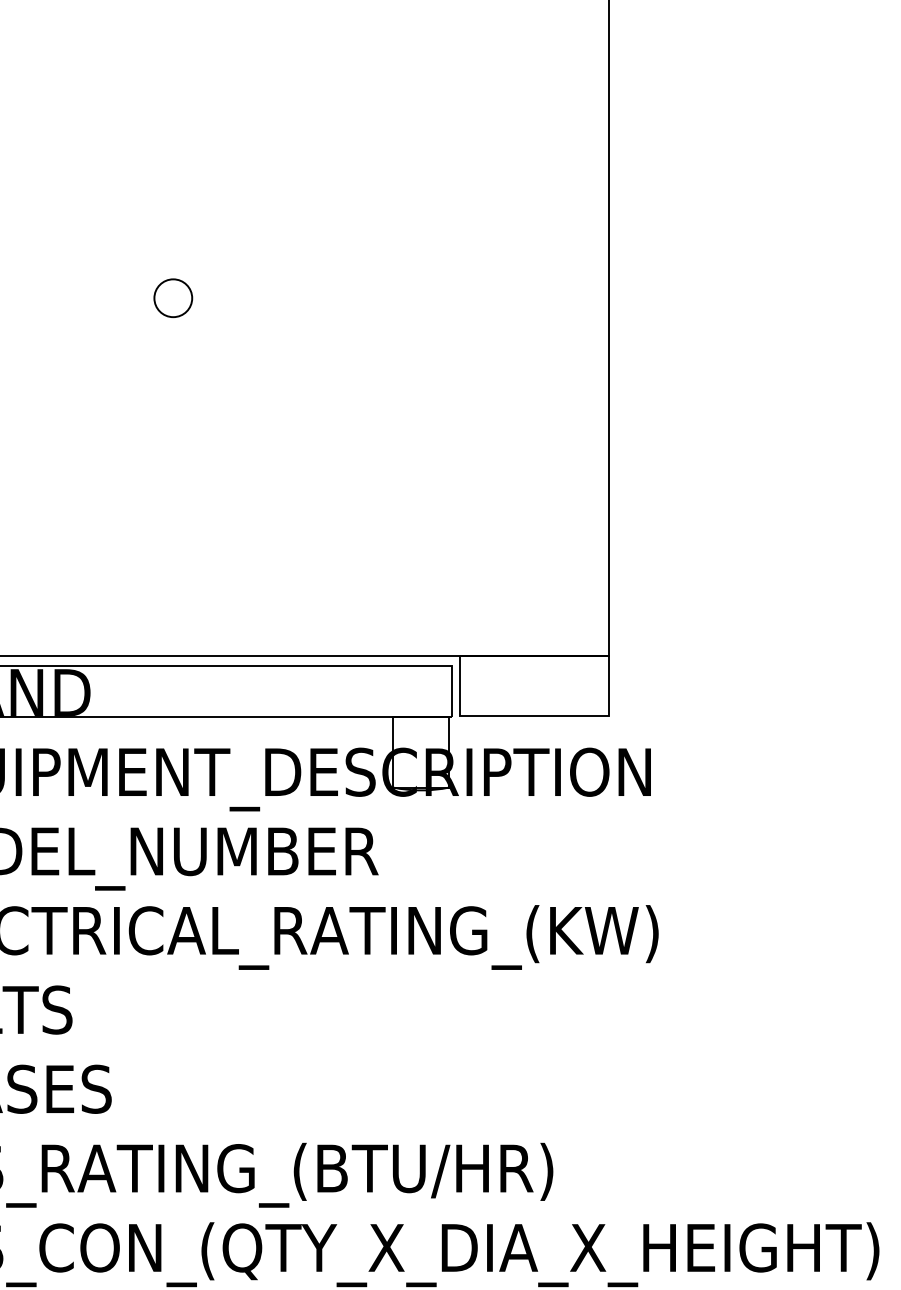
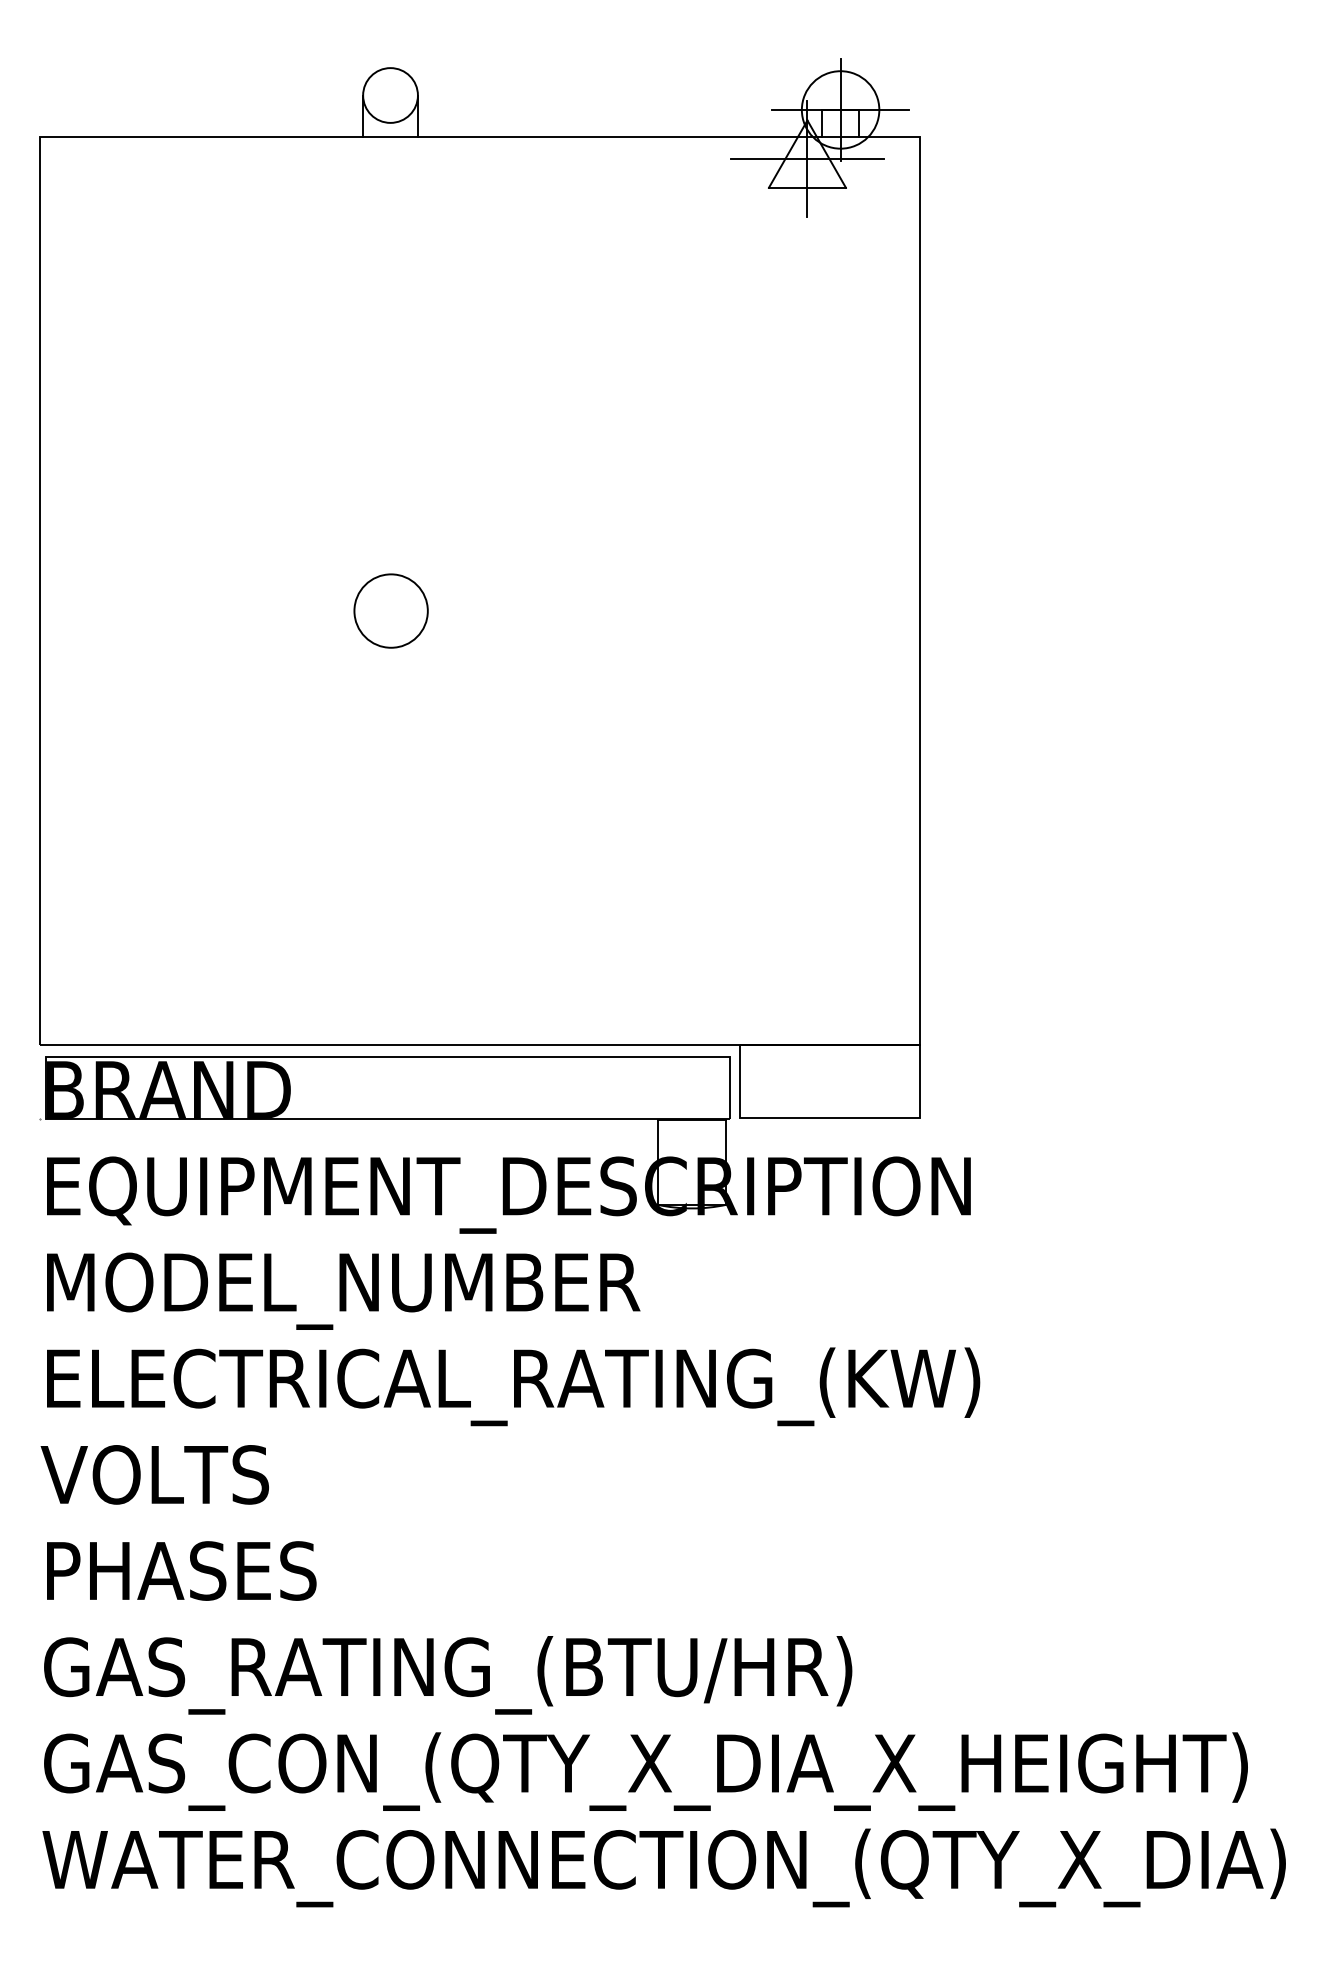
circle: (173, 298) -> (391, 611), size x1.6

